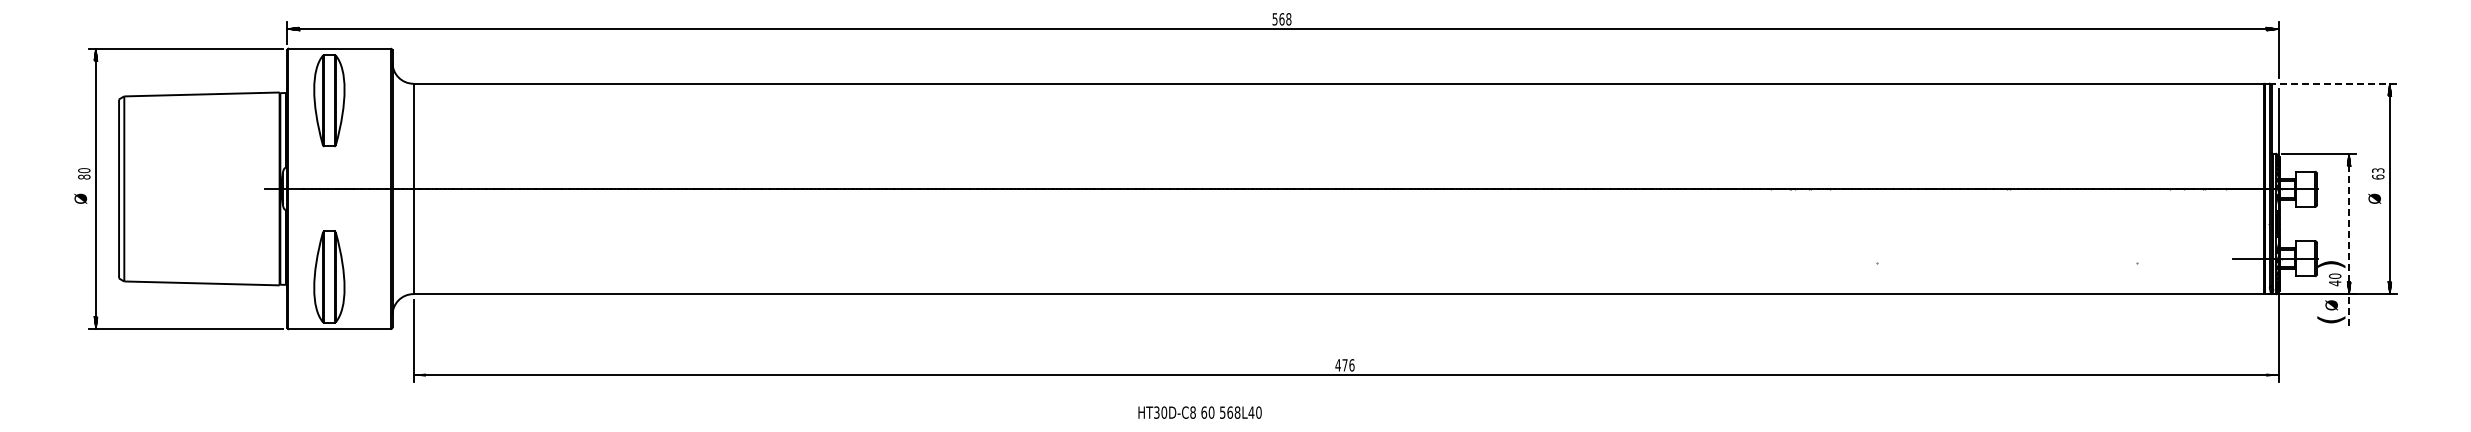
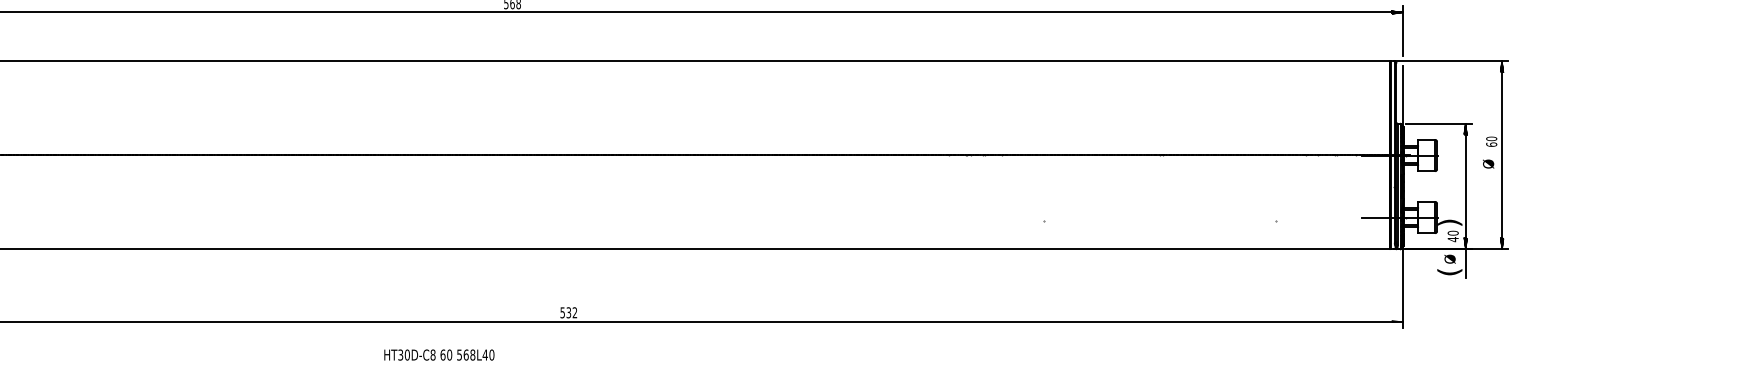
line: (2333, 83) -> (1451, 61), dashed -> solid
text: (2378, 170) -> (1491, 138), 63 -> 60
line: (2349, 240) -> (1466, 201), dashed -> solid
text: (1344, 365) -> (568, 312), 476 -> 532

